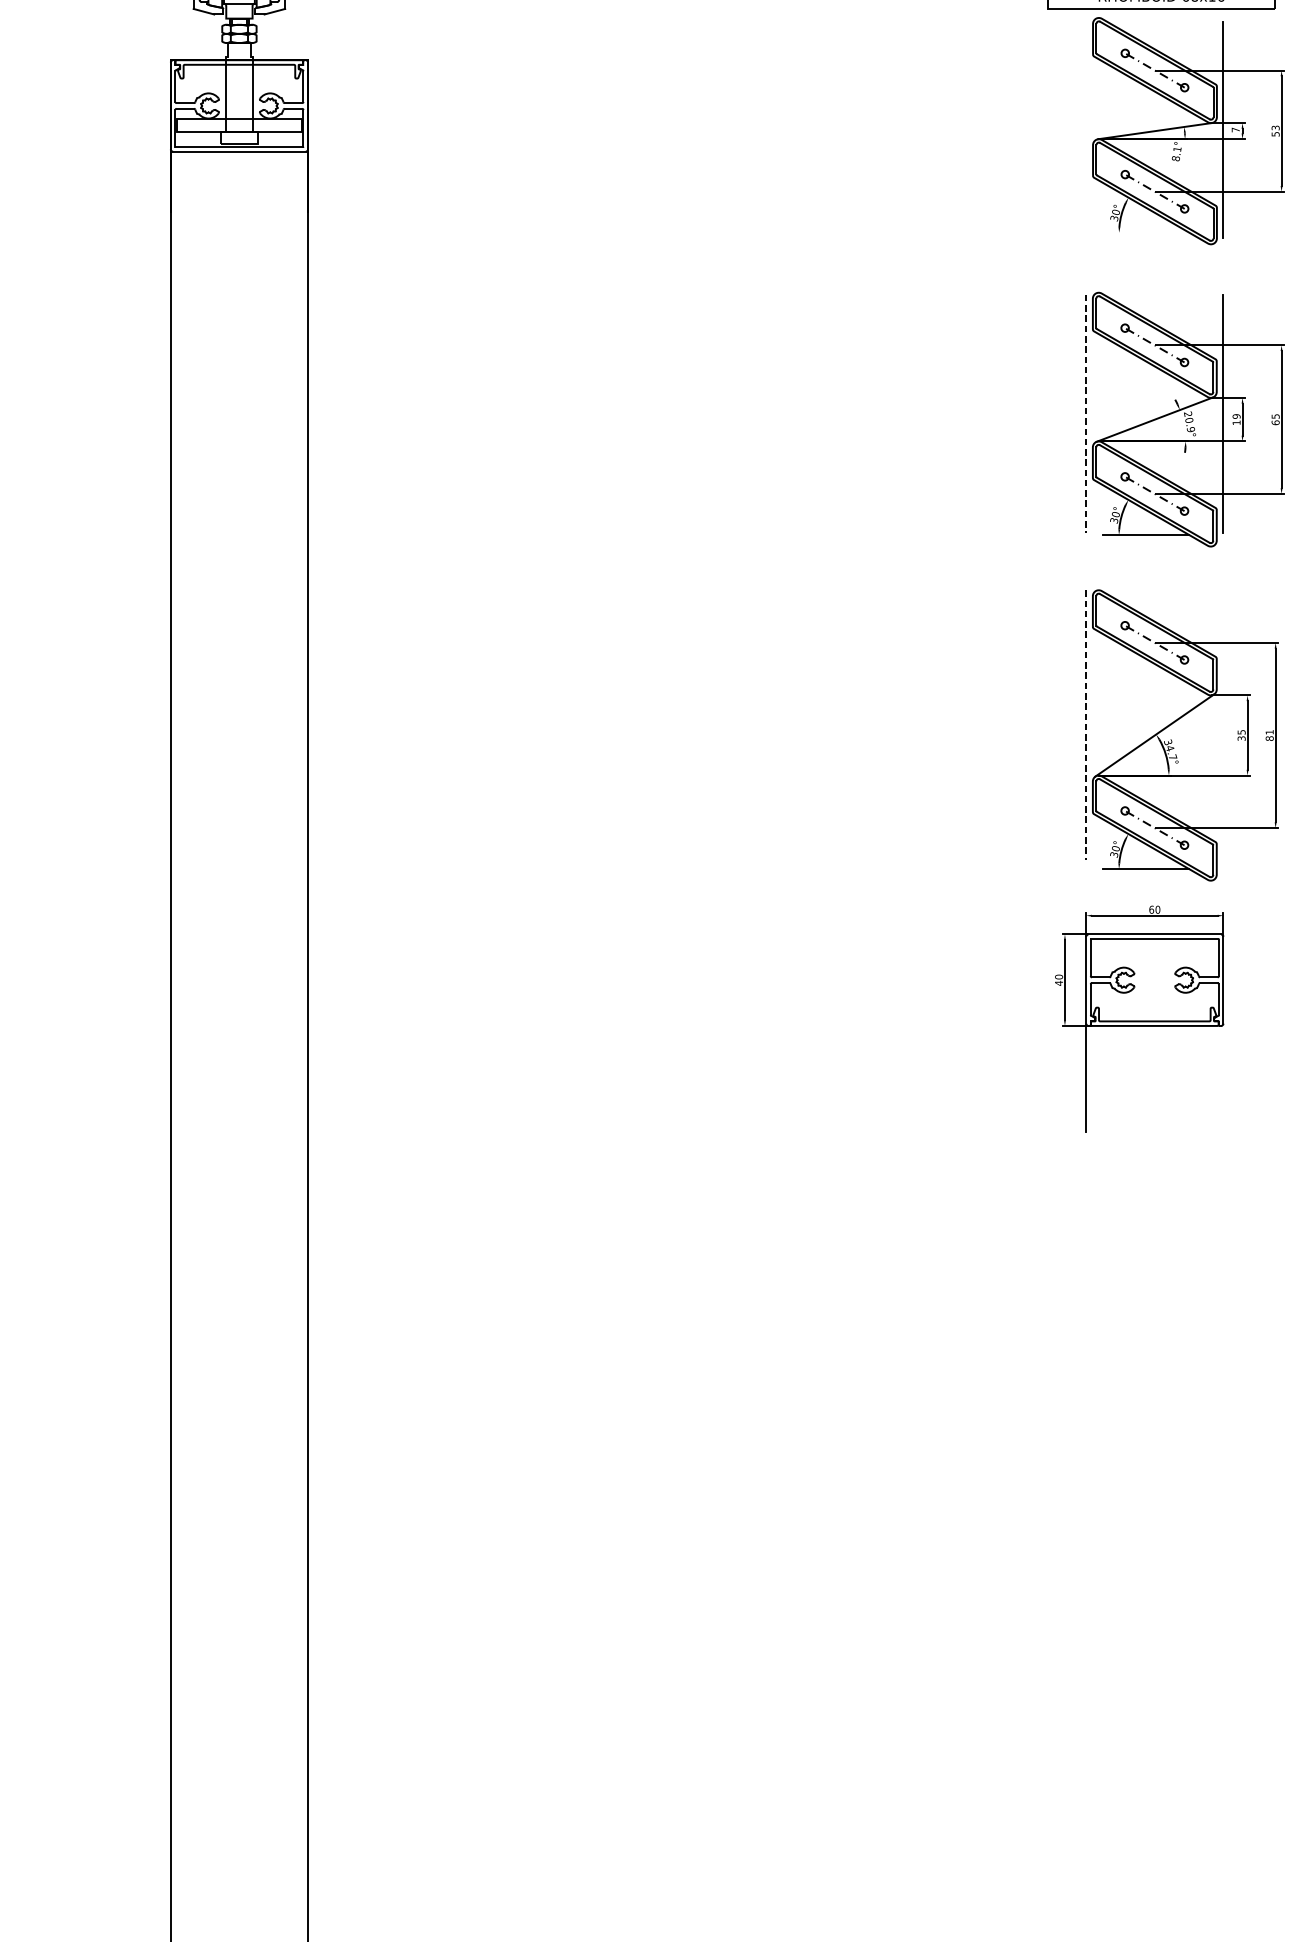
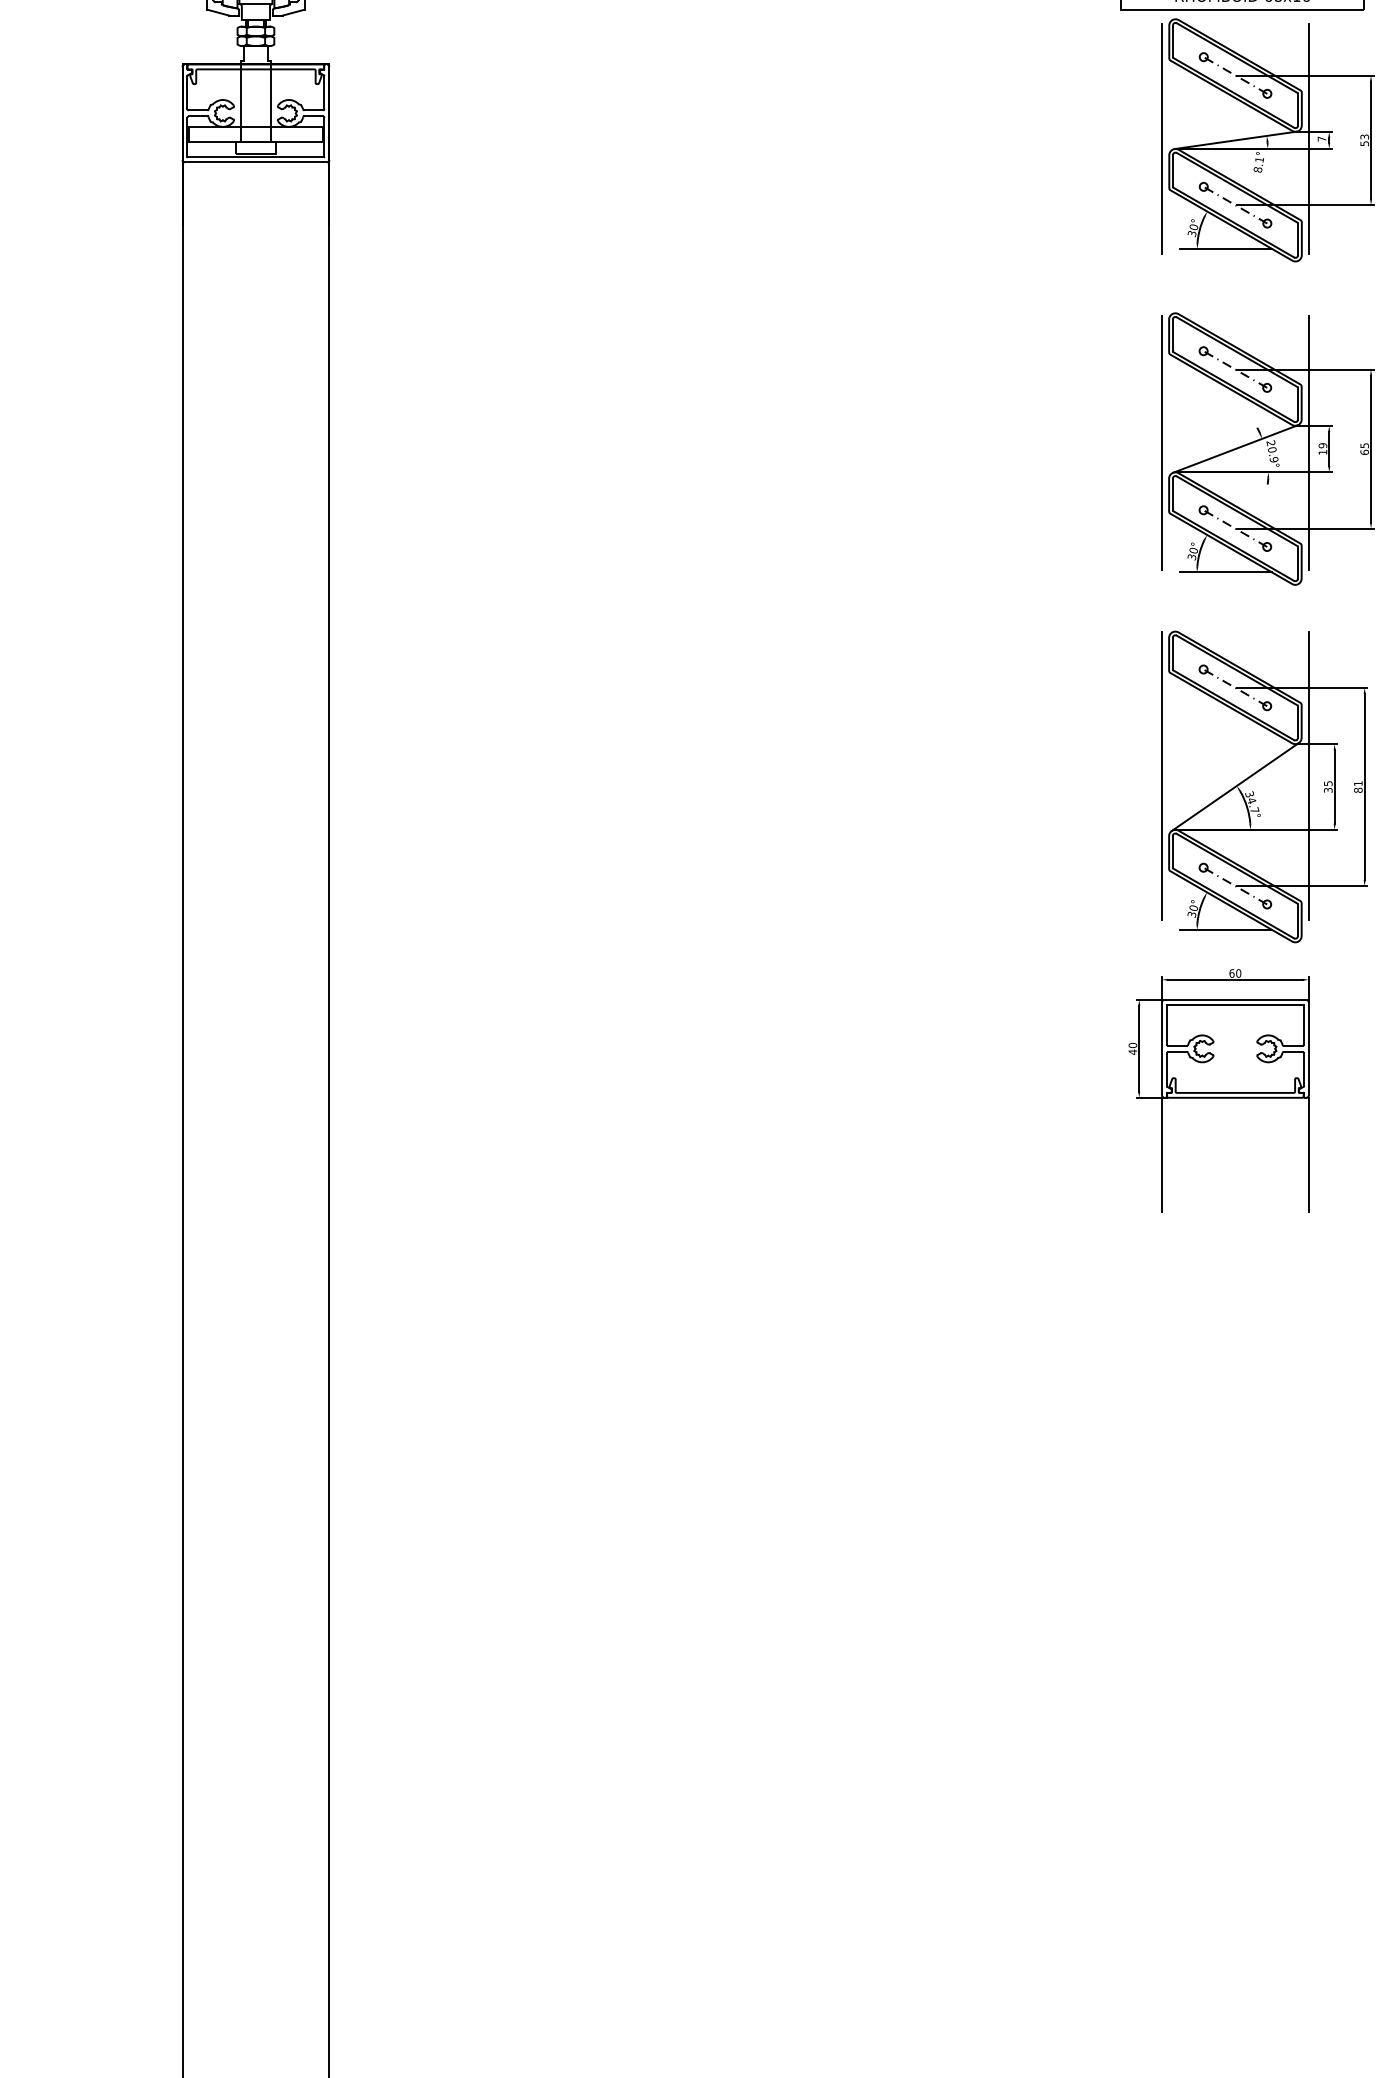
line: (1085, 129) -> (1161, 138), added
line: (1145, 233) -> (1225, 249), added
line: (1085, 414) -> (1161, 443), dashed -> solid
line: (1223, 724) -> (1308, 775), added
line: (1085, 725) -> (1161, 776), dashed -> solid
line: (1223, 1078) -> (1308, 1154), added

